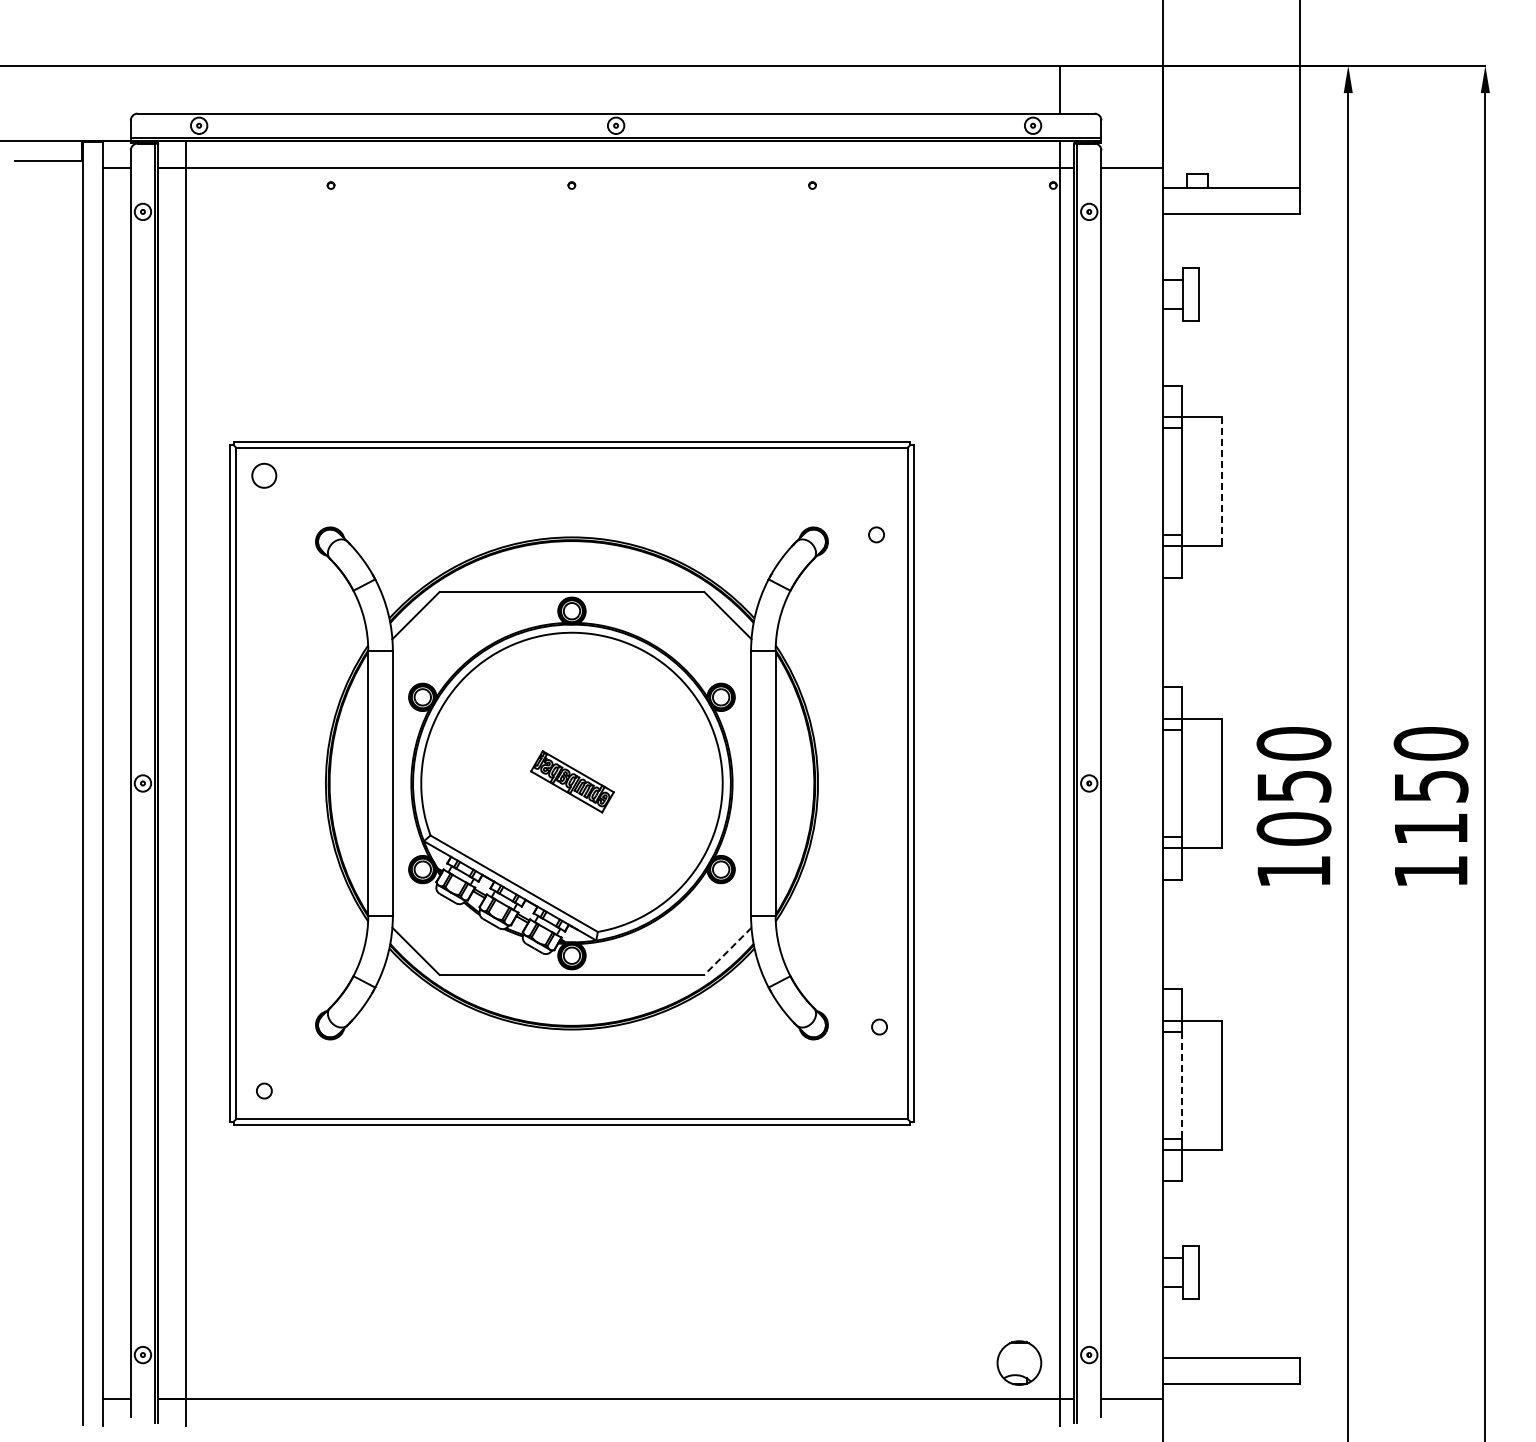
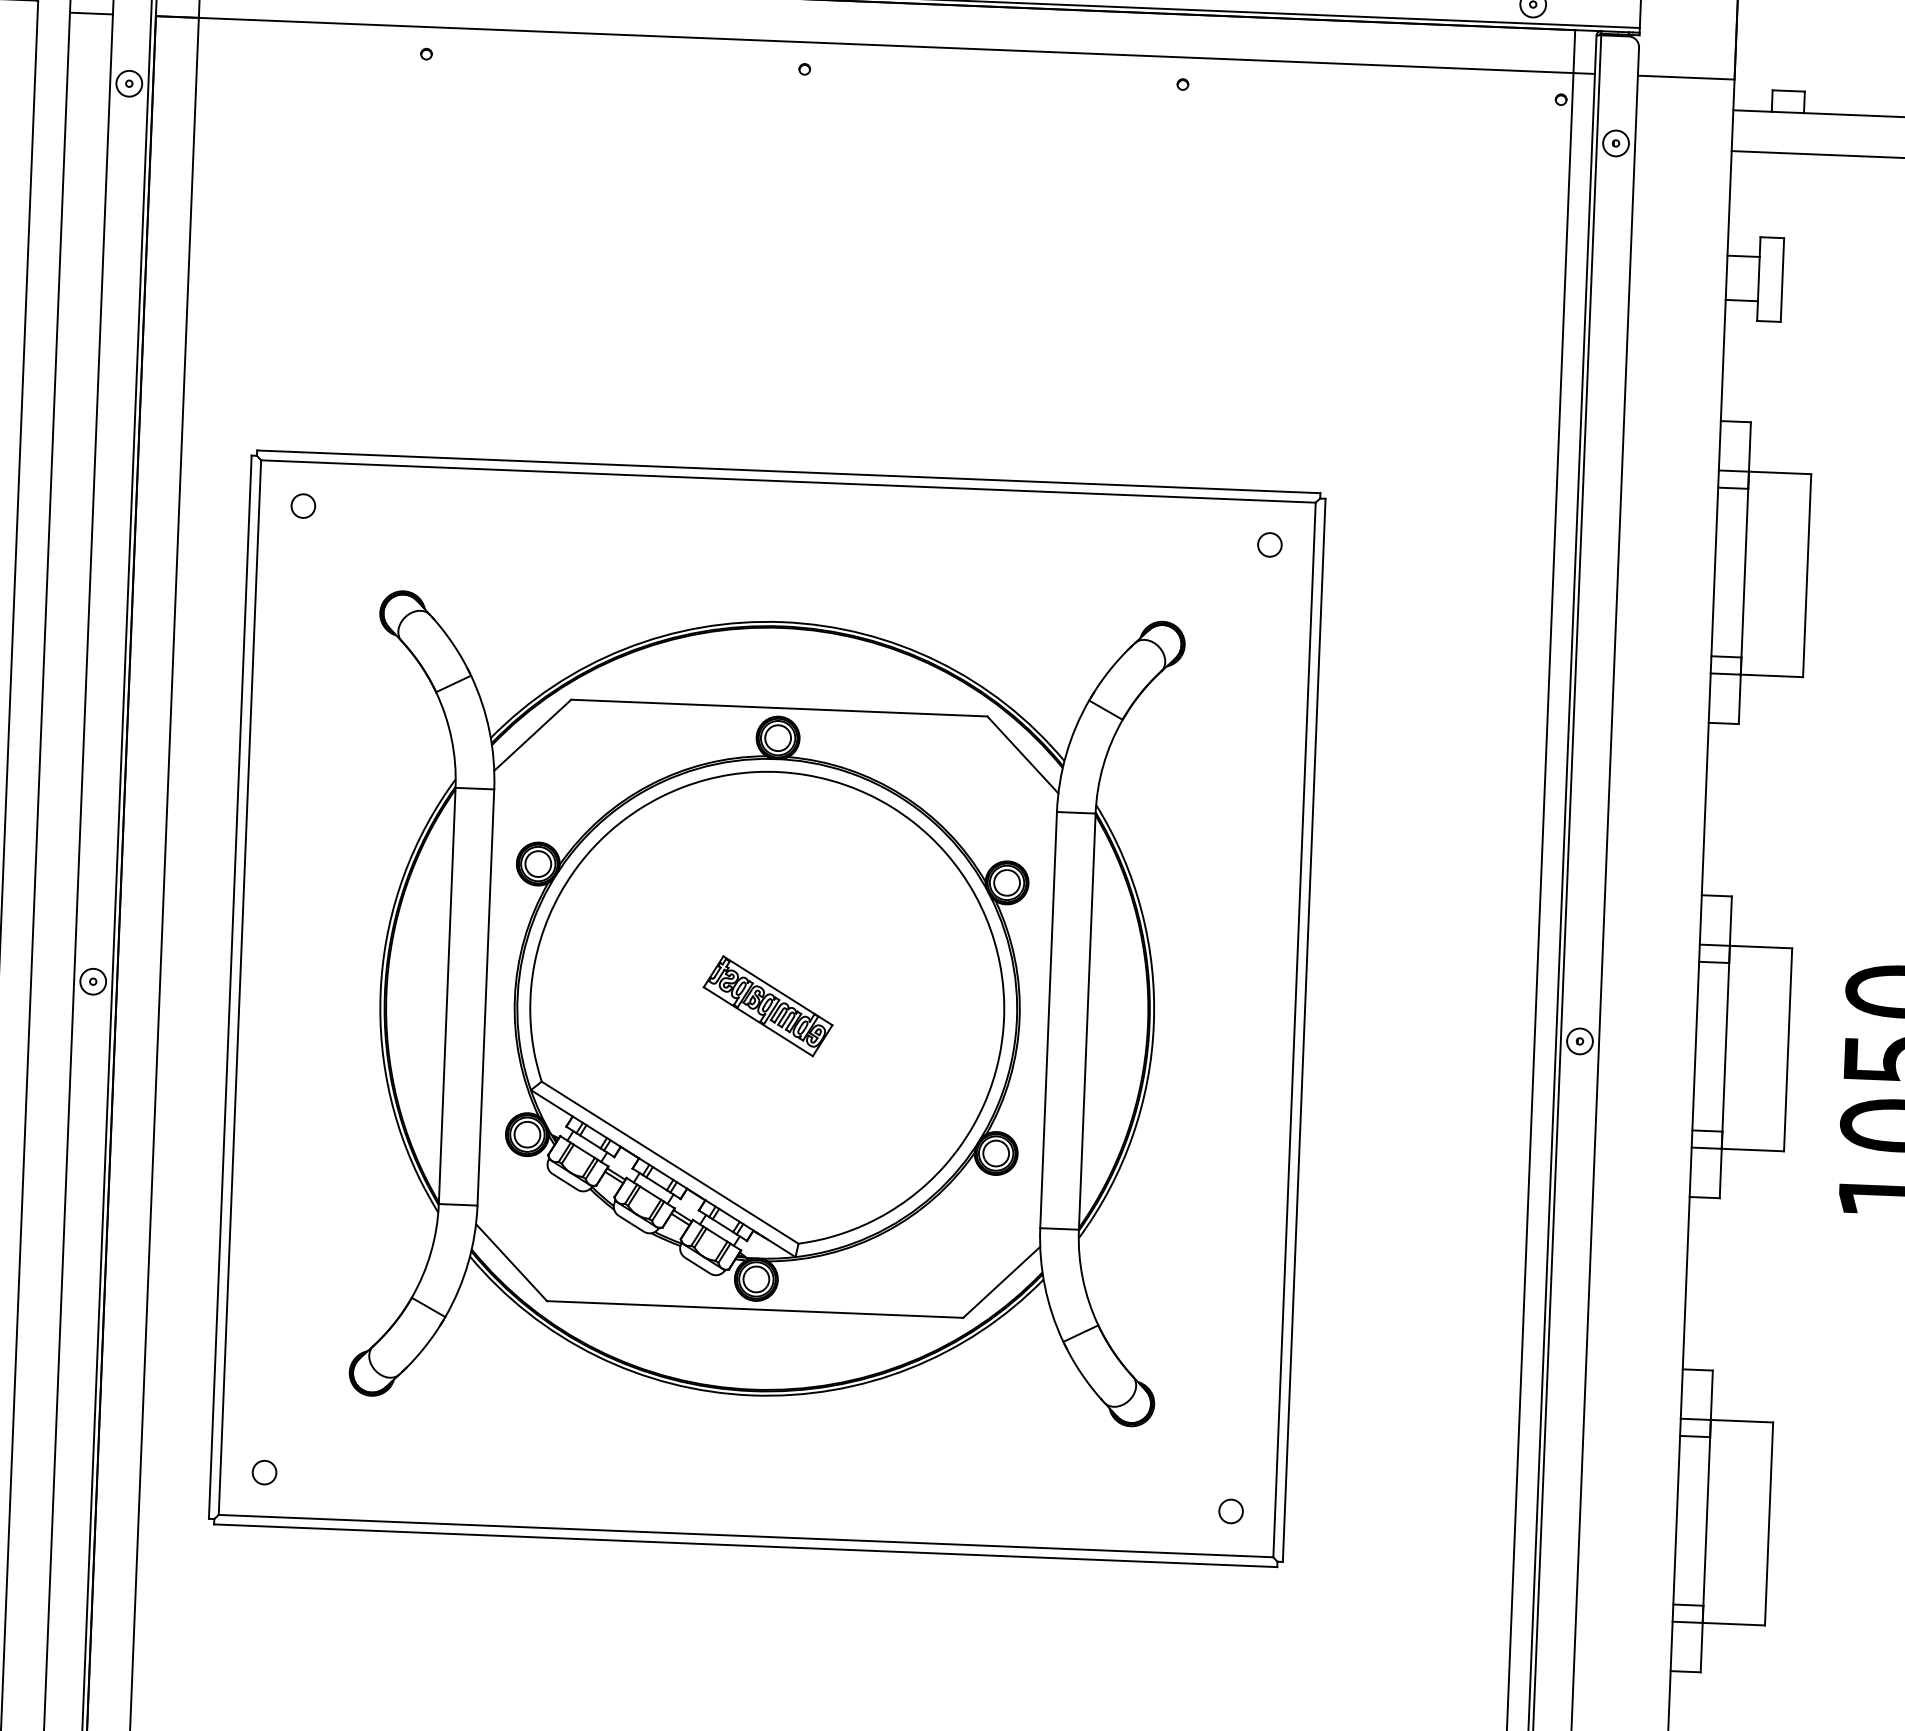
circle: (264, 475) -> (303, 505), size x0.62
line: (1221, 481) -> (1806, 575), dashed -> solid
circle: (876, 534) -> (1269, 544), moved
line: (727, 951) -> (1000, 1282), dashed -> solid
circle: (879, 1026) -> (1231, 1510), moved
line: (1182, 1085) -> (1707, 1521), dashed -> solid

